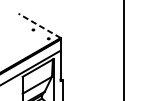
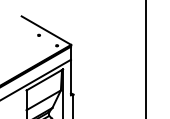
line: (39, 25) -> (46, 30), dashed -> solid

